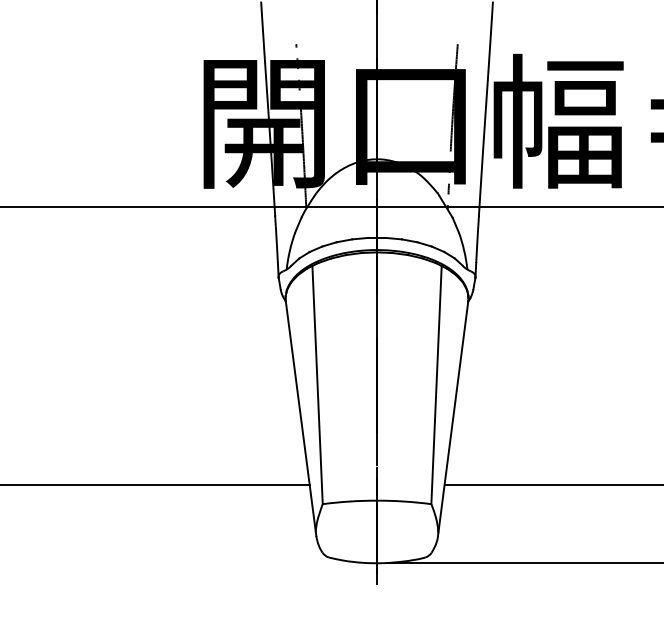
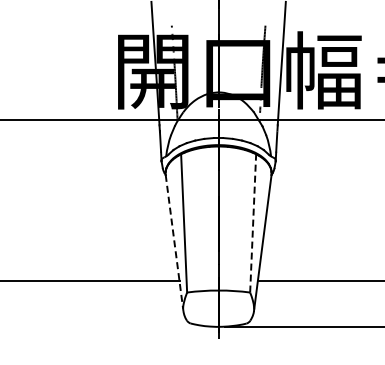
line: (437, 383) -> (253, 222), solid -> dashed
line: (300, 417) -> (174, 242), solid -> dashed

